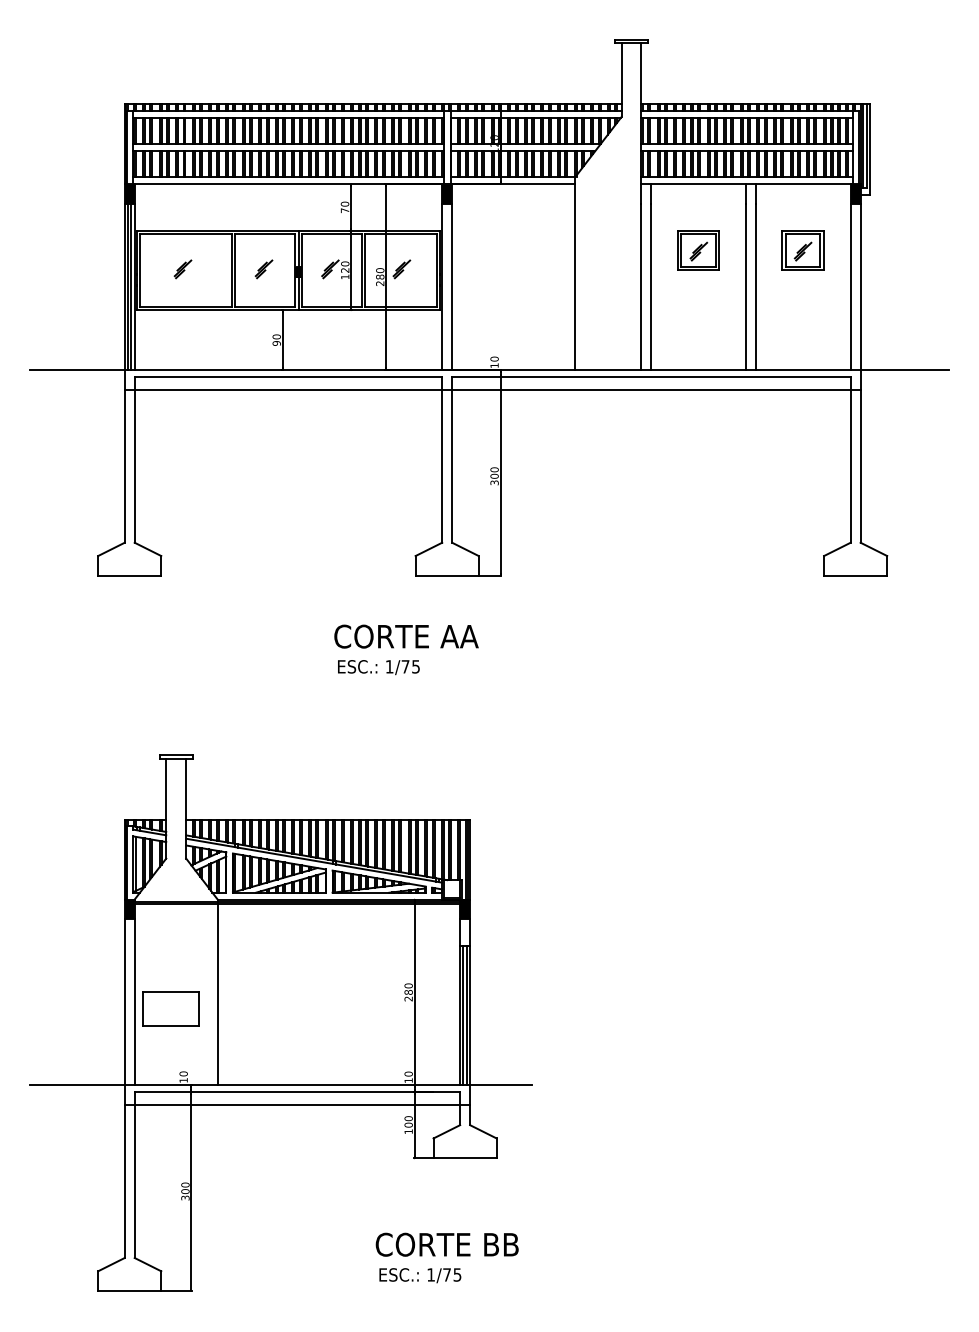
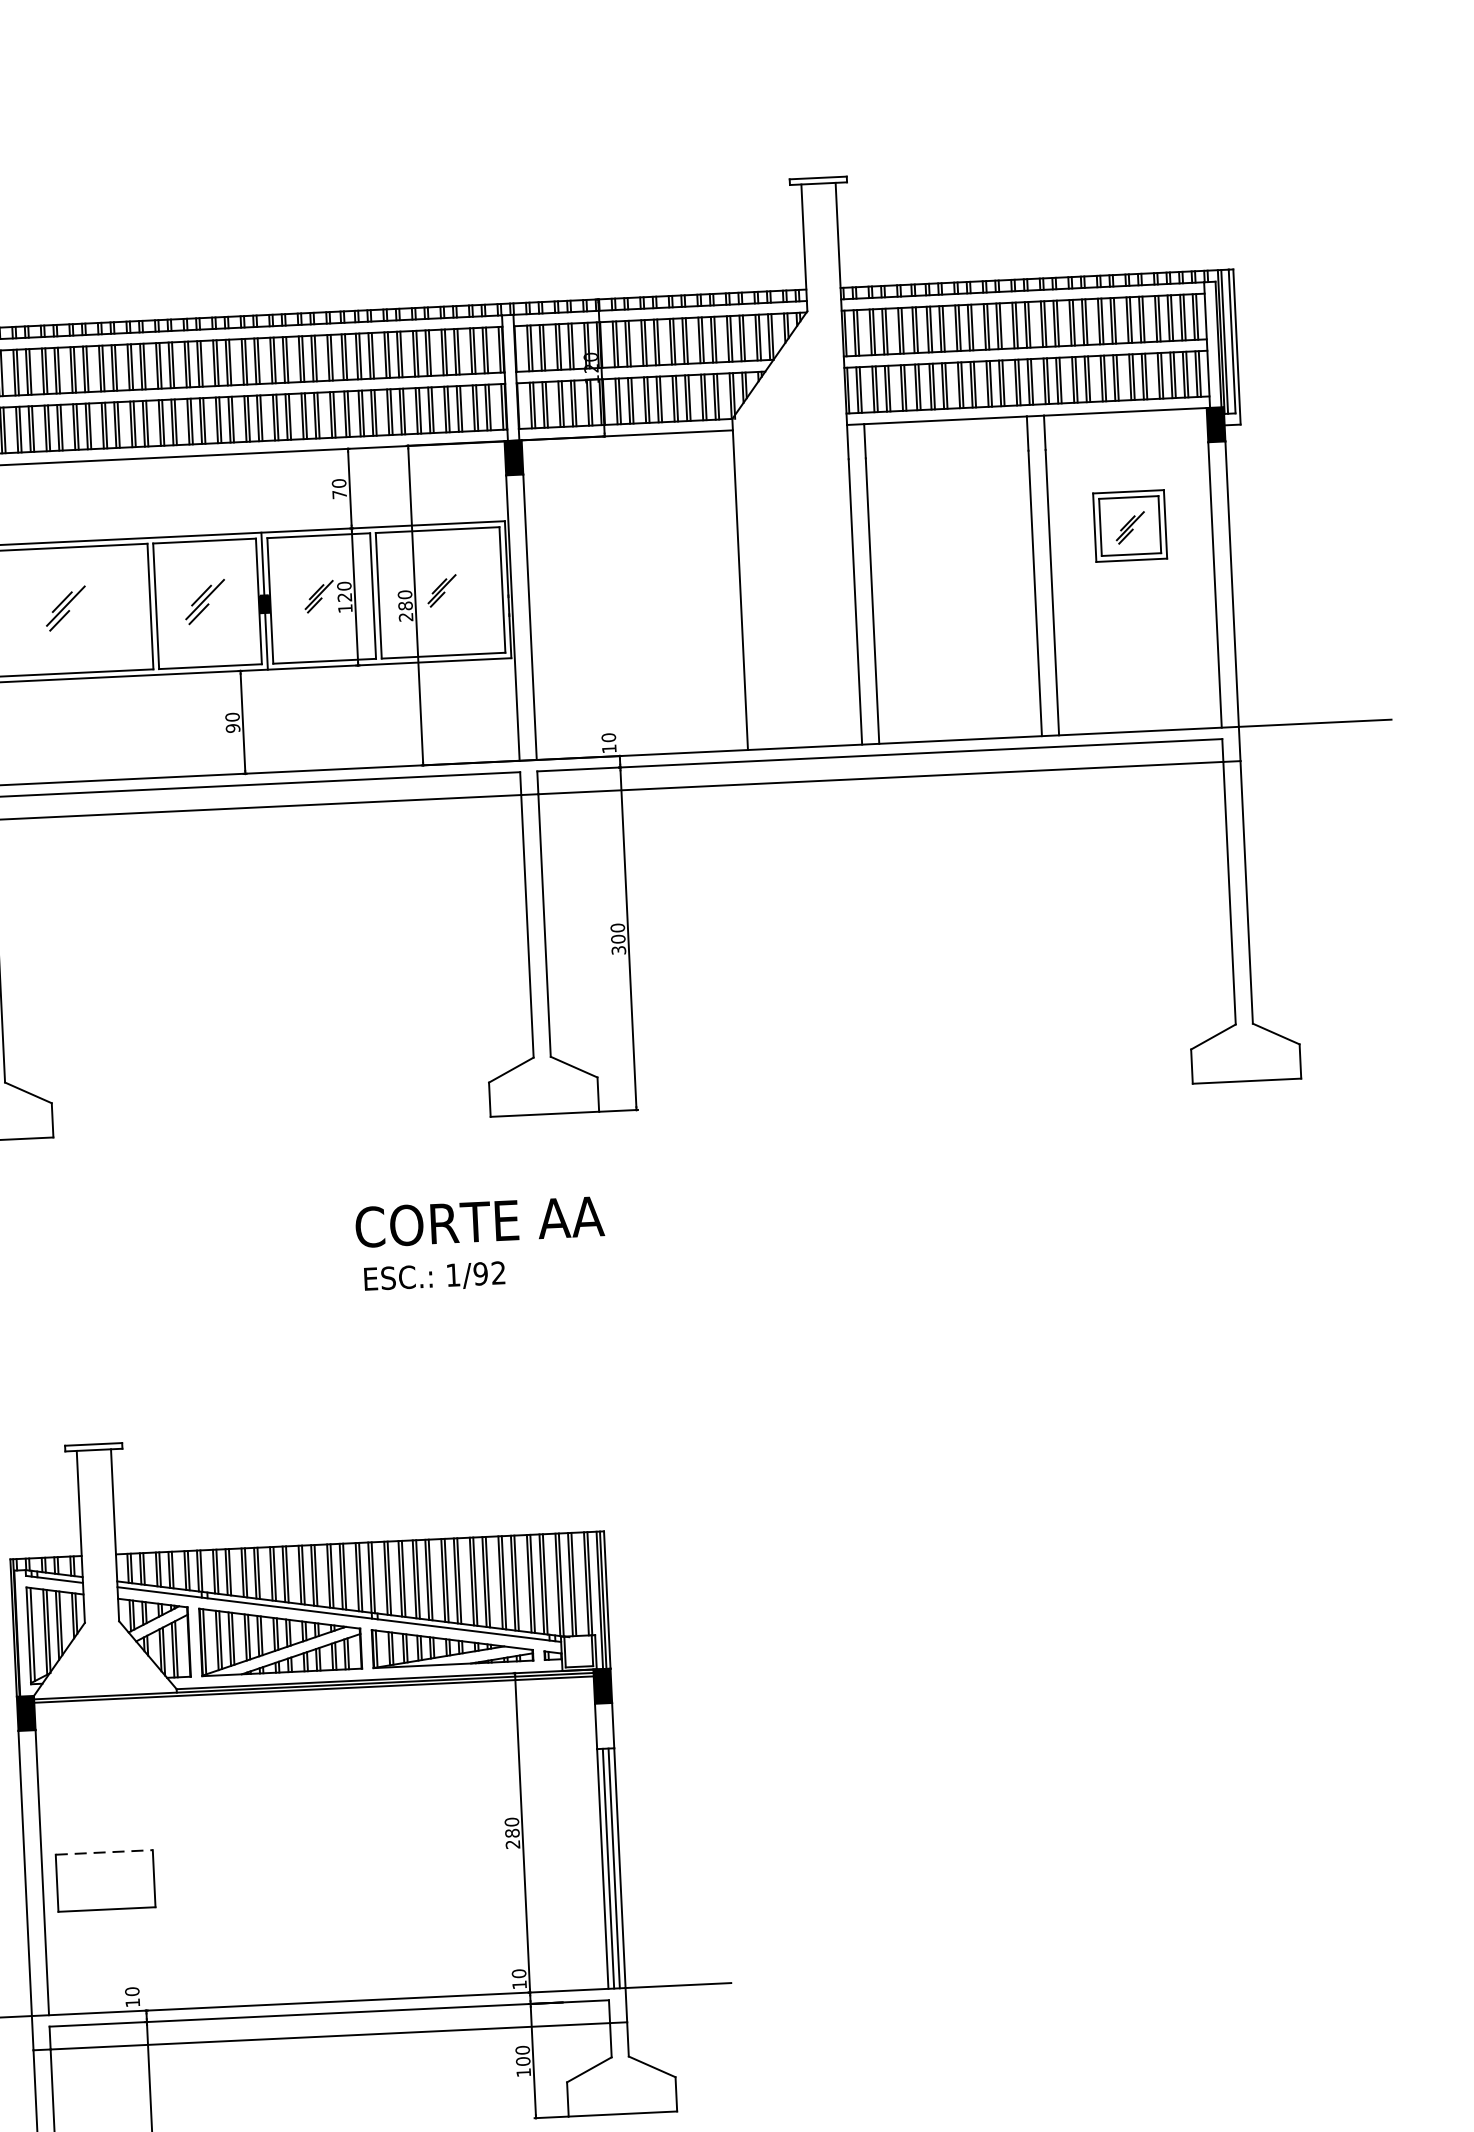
part: (698, 250) -> (950, 534), removed
part: (182, 269) -> (65, 608), size x1.4
part: (263, 269) -> (204, 602), size x1.4
text: (410, 666) -> (489, 1272), 1/75 -> 1/92
line: (171, 992) -> (104, 1852), solid -> dashed
line: (217, 994) -> (183, 1852), removed

